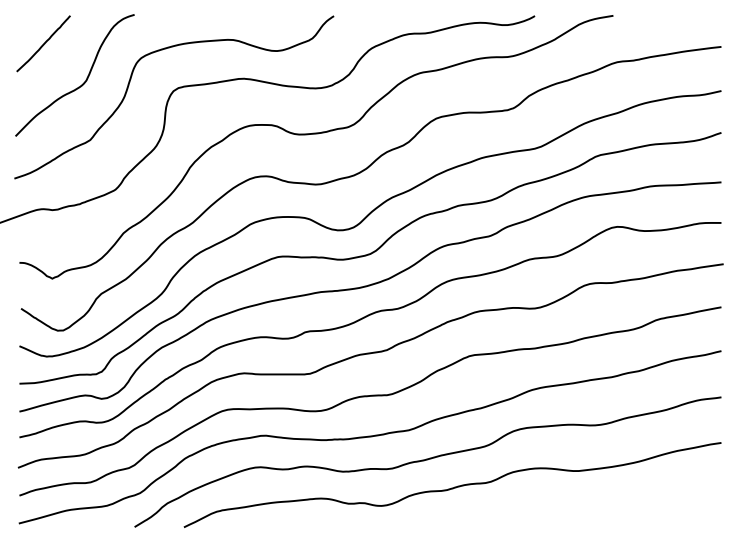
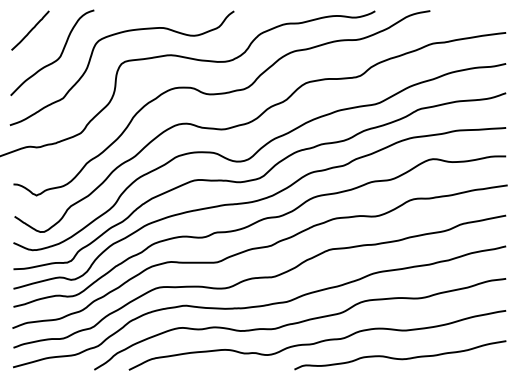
curve: (570, 510) -> (400, 358), added

